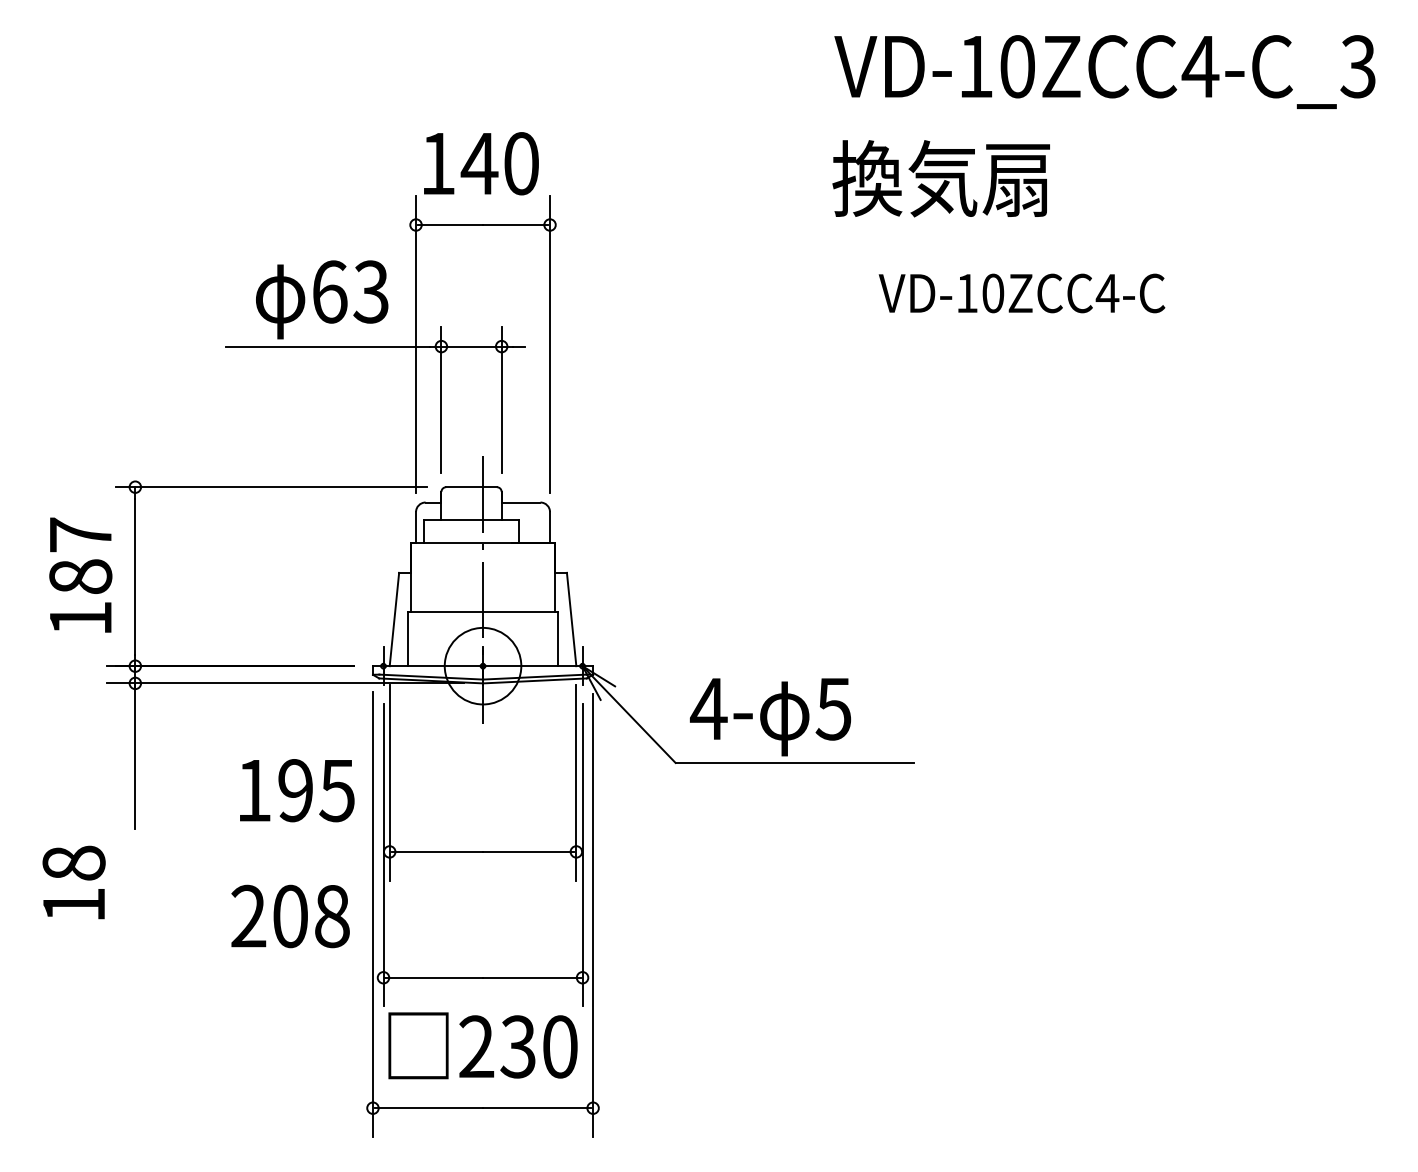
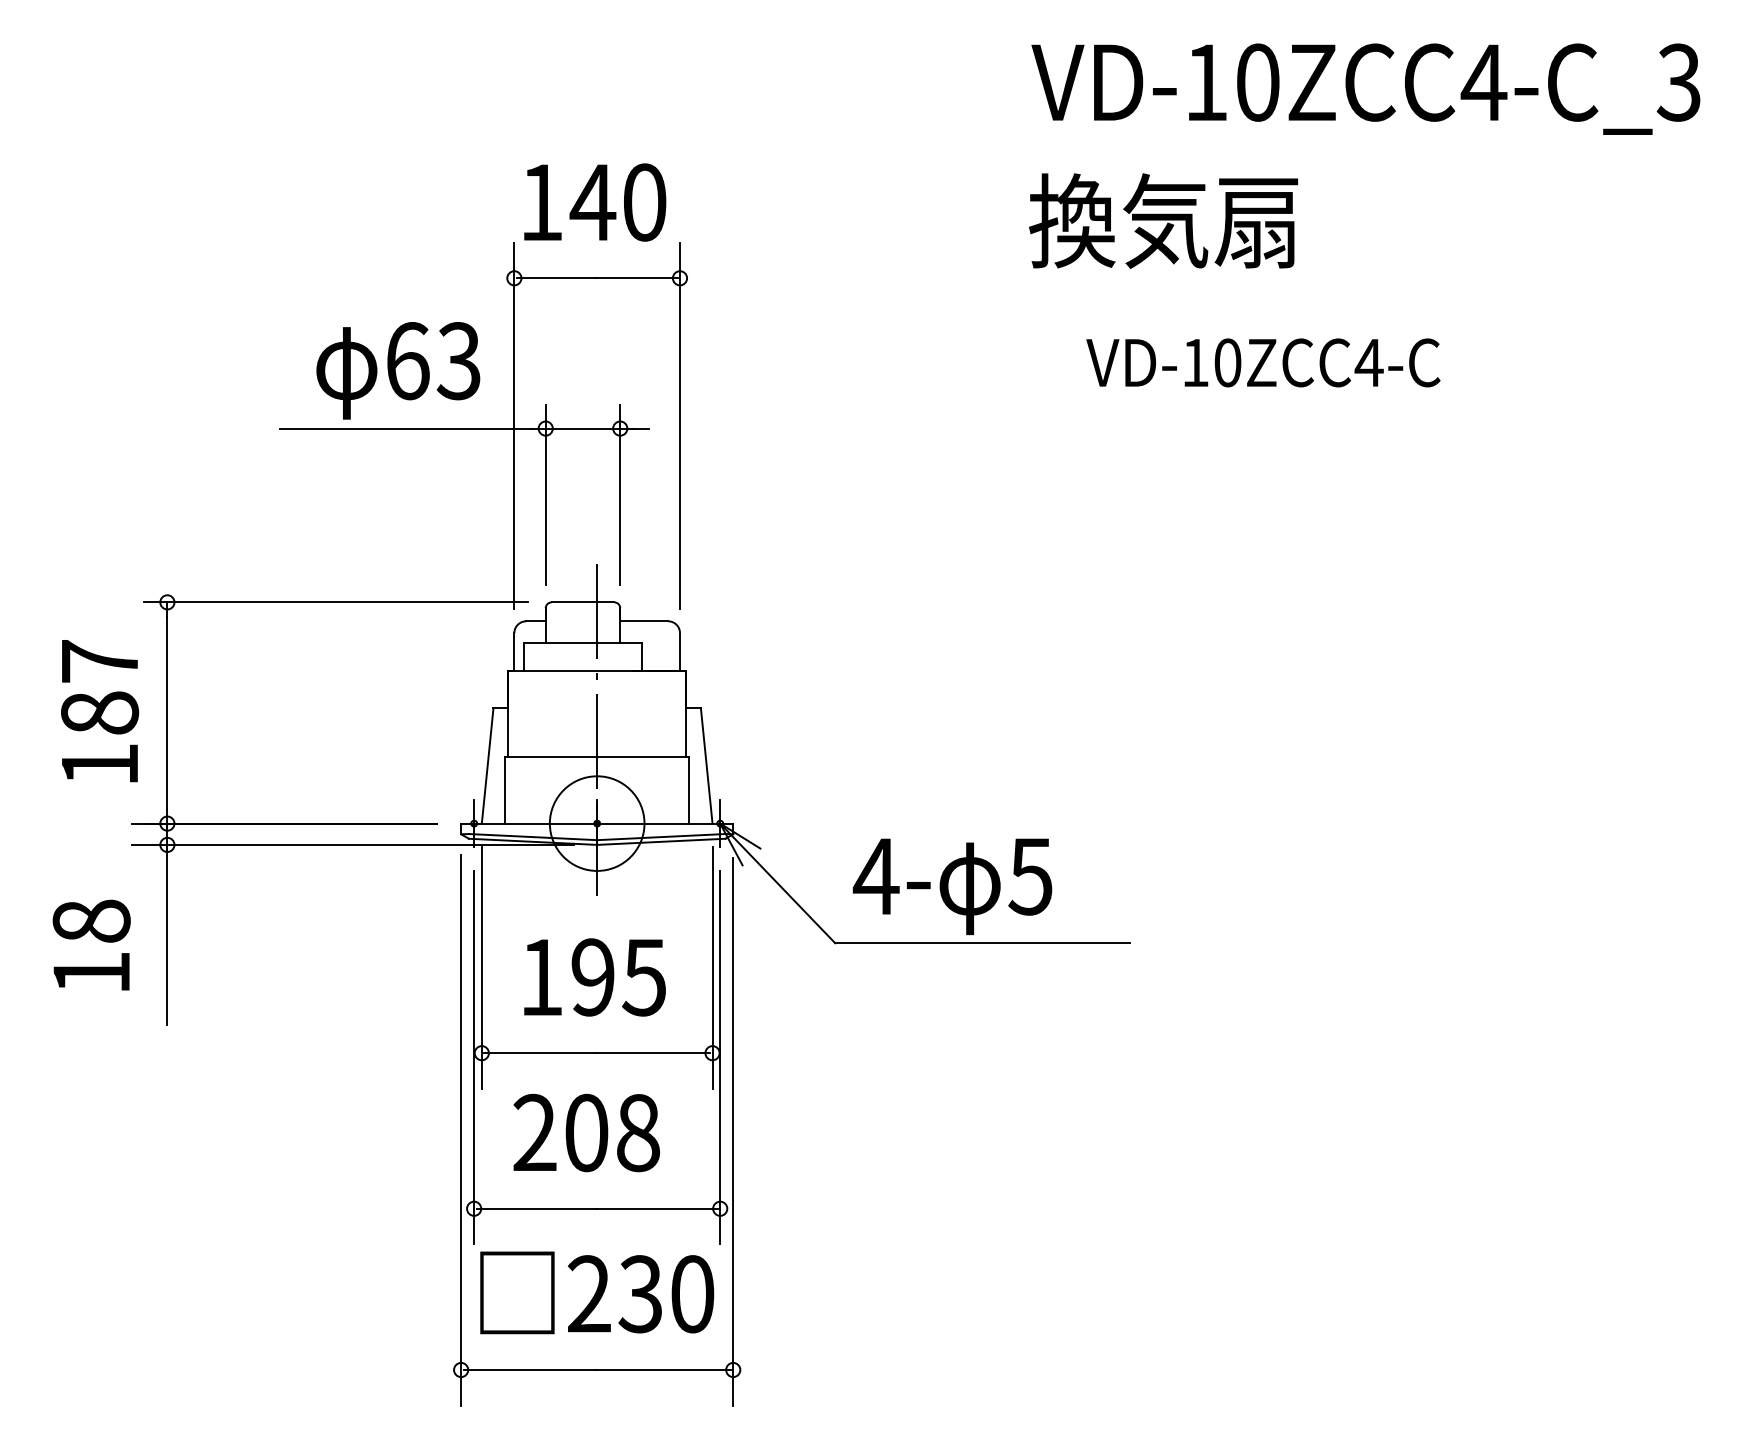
text: (297, 790) -> (595, 977), moved
text: (73, 882) -> (90, 945), moved
text: (290, 916) -> (586, 1133), moved

